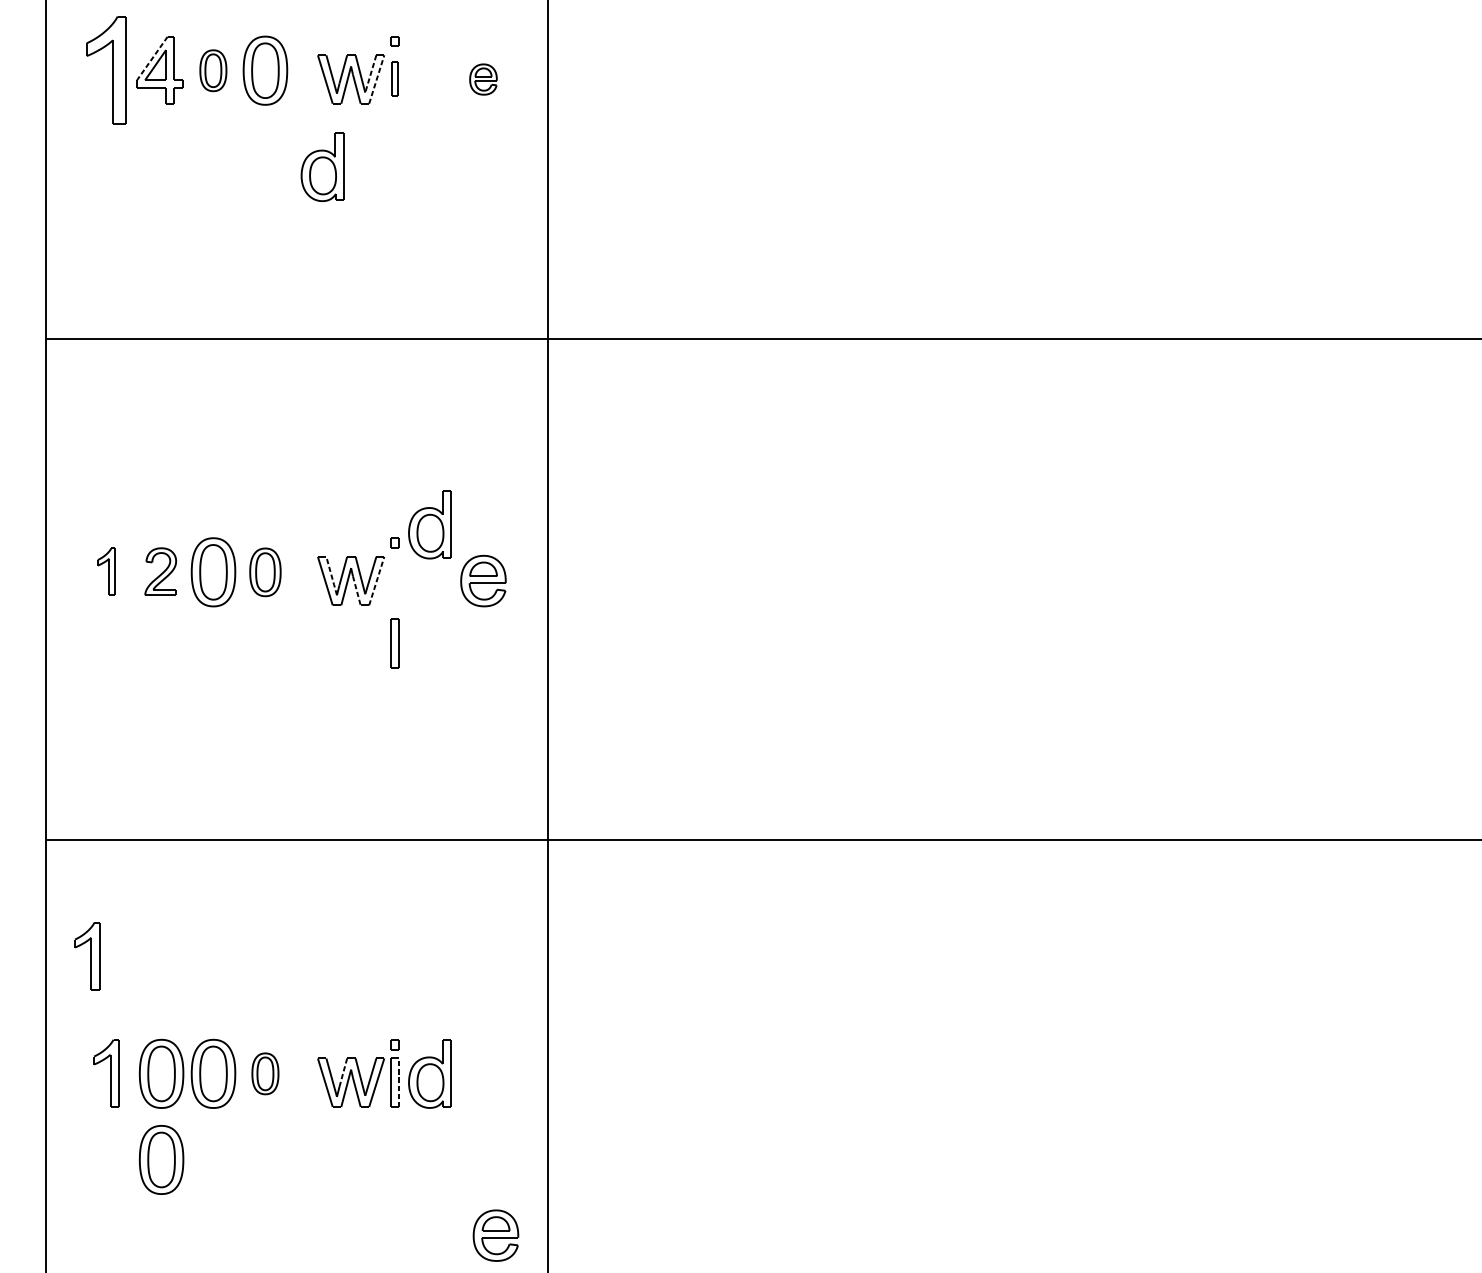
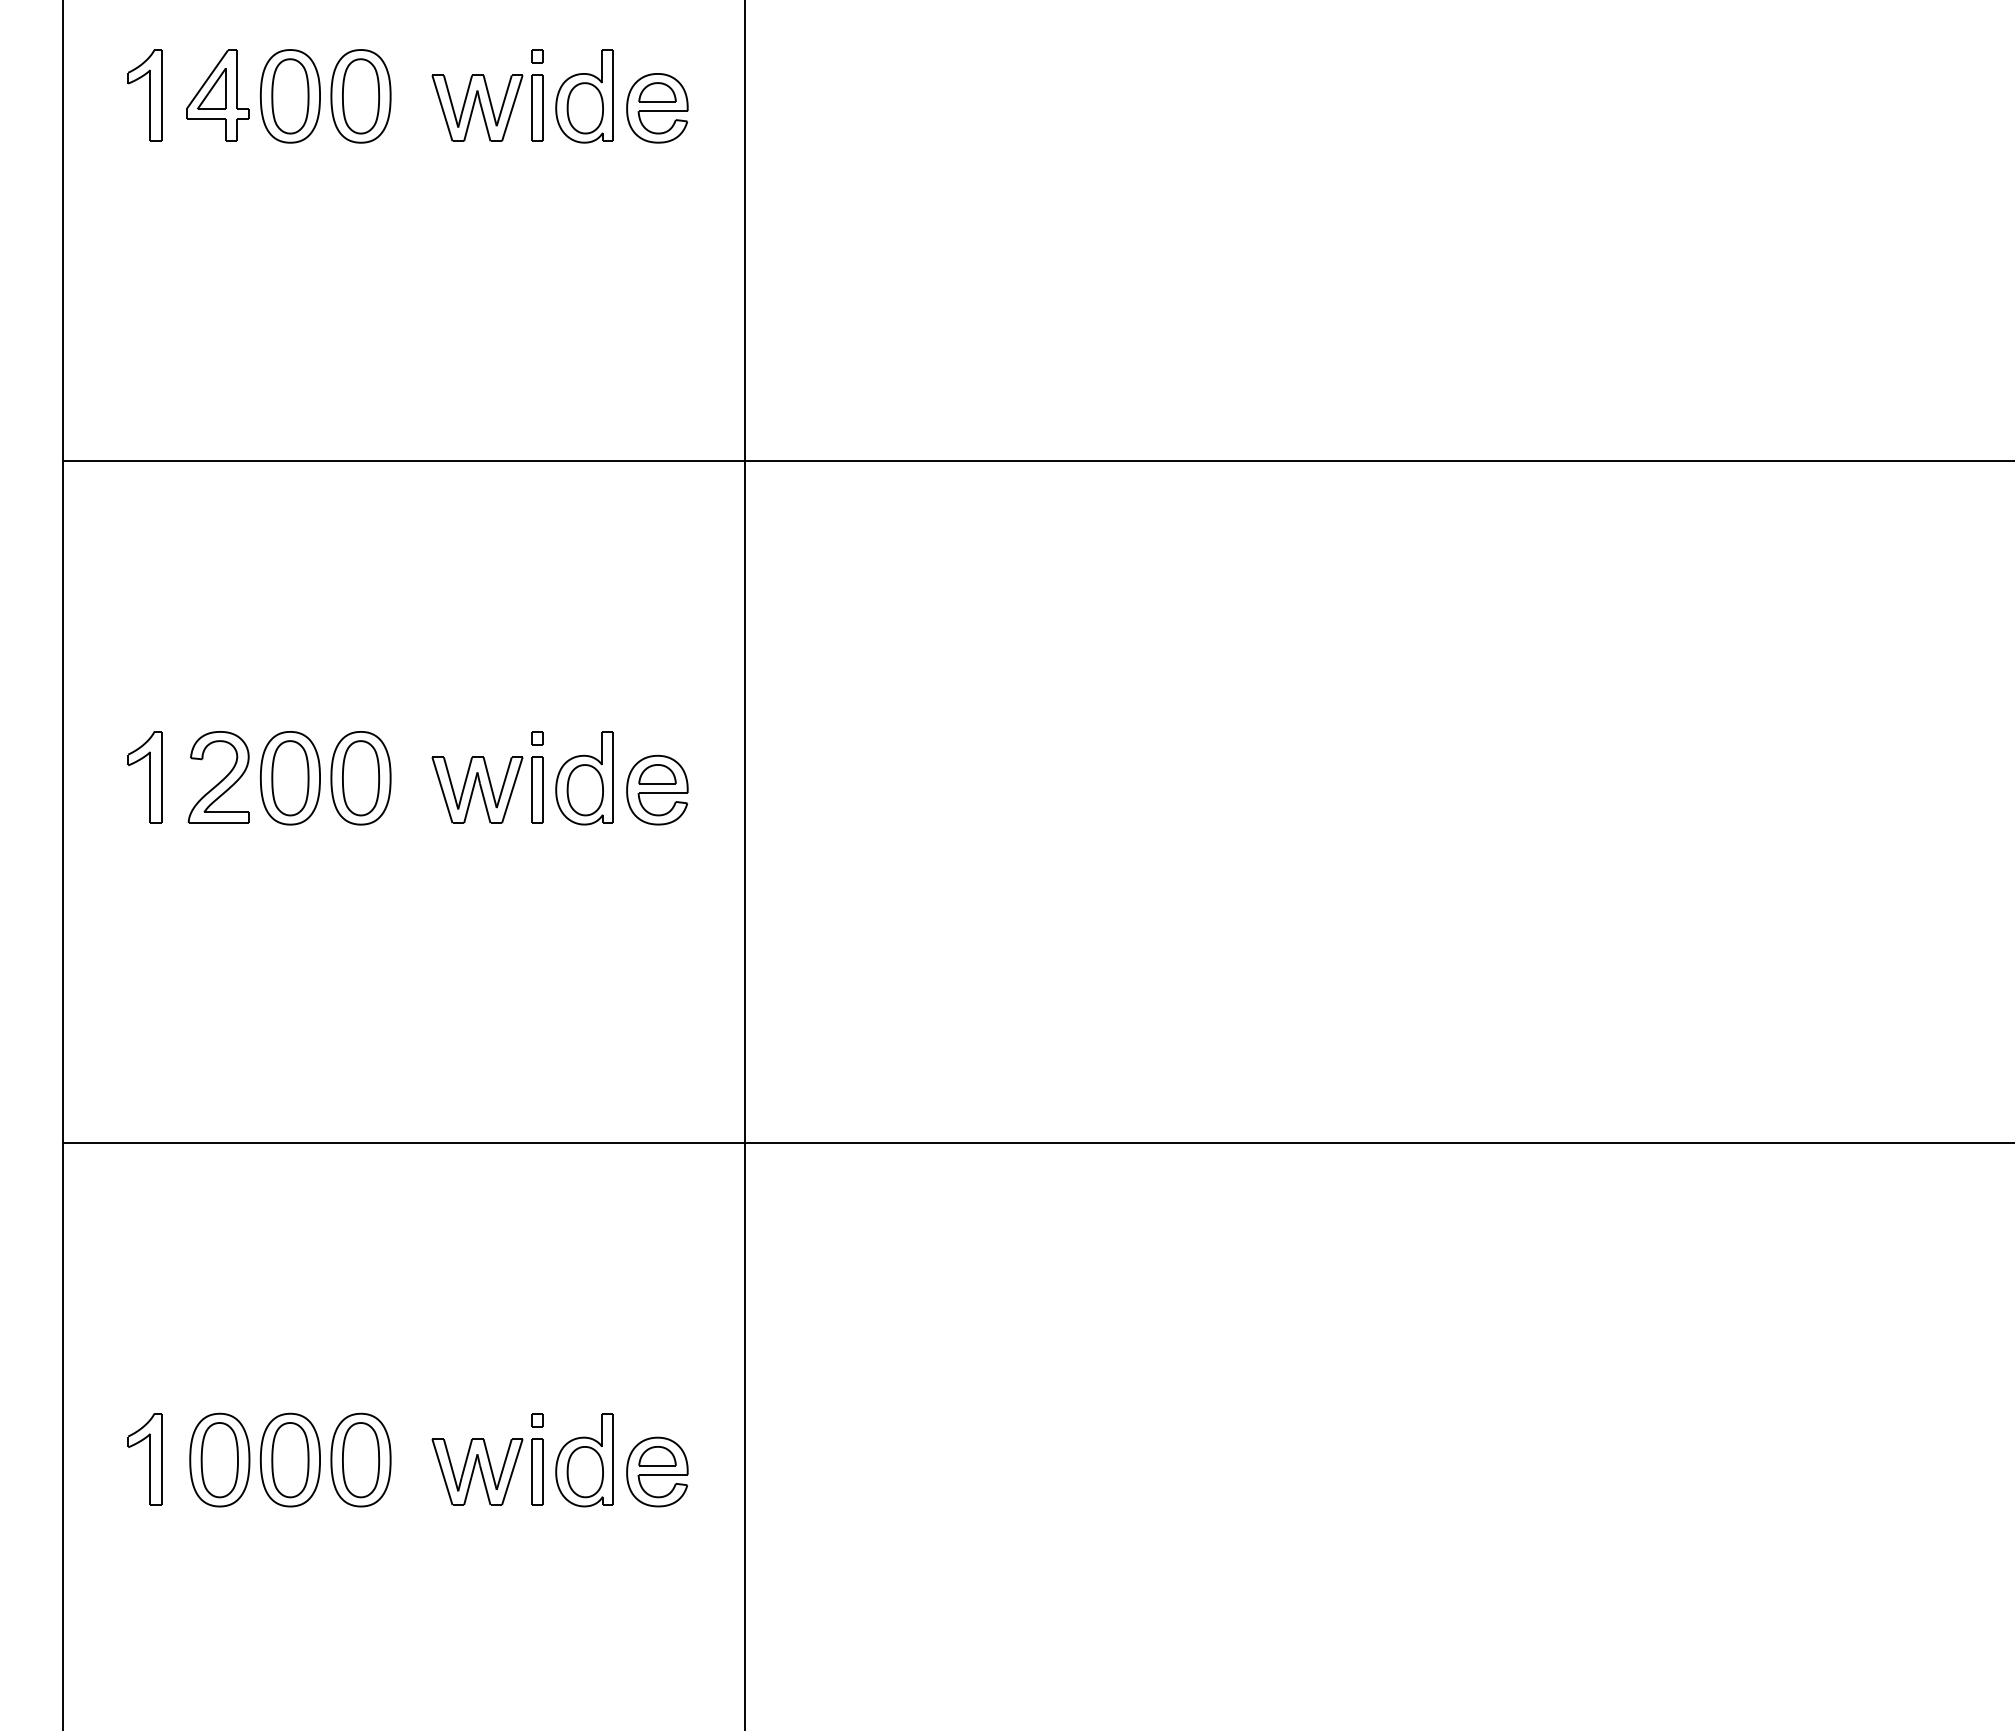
line: (152, 59) -> (207, 80), dashed -> solid
part: (106, 70) -> (144, 95), size x0.62
part: (212, 70) -> (289, 96), size x1.67
line: (370, 75) -> (503, 102), dashed -> solid
line: (376, 78) -> (512, 107), dashed -> solid
part: (395, 78) -> (537, 107), size x1.43
part: (483, 79) -> (657, 108), size x1.67
part: (322, 167) -> (584, 96), moved
part: (429, 524) -> (584, 778), moved
part: (106, 571) -> (144, 777), size x1.43
part: (160, 571) -> (218, 777), size x1.43
part: (265, 572) -> (360, 778), size x1.43
line: (332, 576) -> (451, 783), dashed -> solid
line: (376, 580) -> (512, 789), dashed -> solid
line: (357, 590) -> (485, 803), dashed -> solid
part: (395, 643) -> (537, 789), moved
part: (87, 956) -> (118, 1300), removed
line: (343, 1072) -> (466, 1458), dashed -> solid
part: (265, 1073) -> (360, 1459), size x1.67
line: (399, 1083) -> (543, 1472), dashed -> solid
part: (161, 1159) -> (219, 1576), removed
part: (496, 1235) -> (657, 1471), moved

